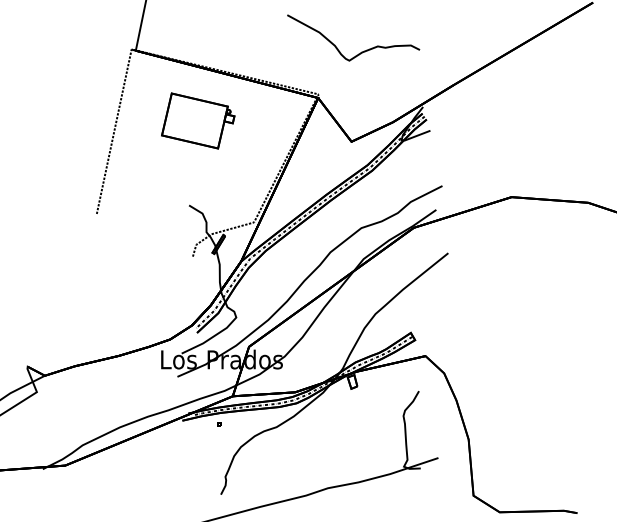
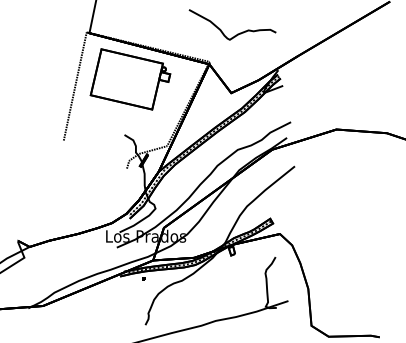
part: (198, 121) -> (130, 79), size x1.67

